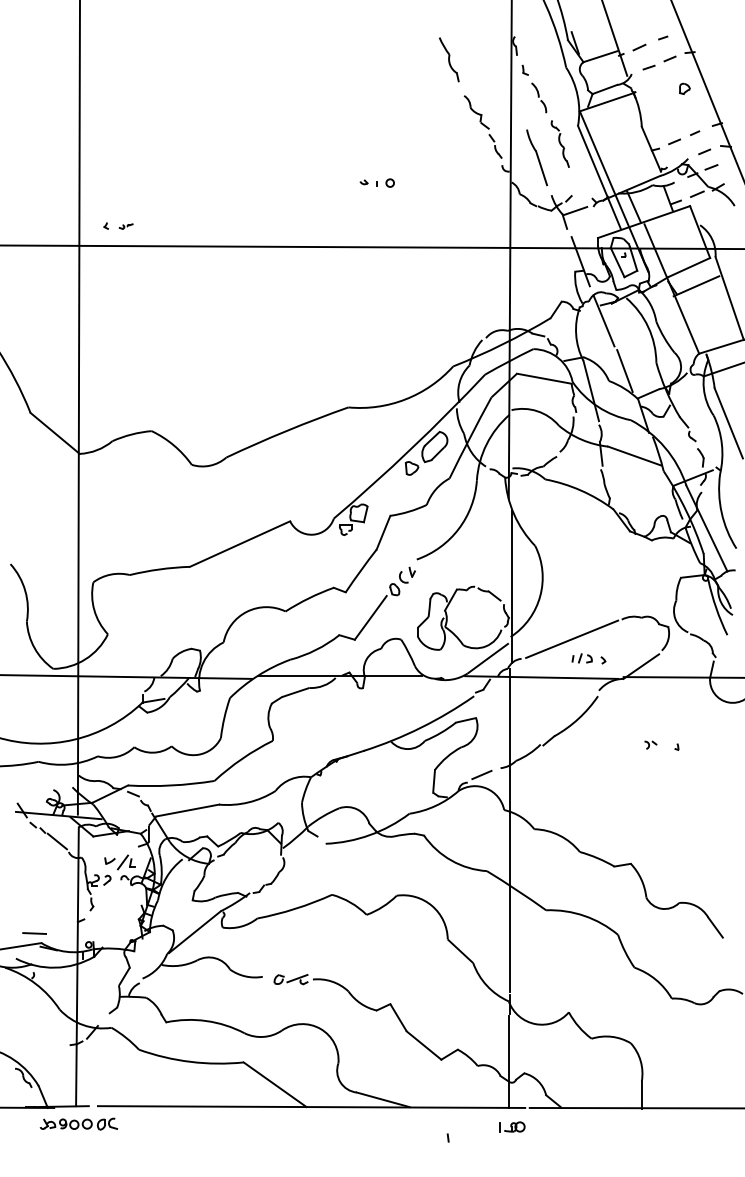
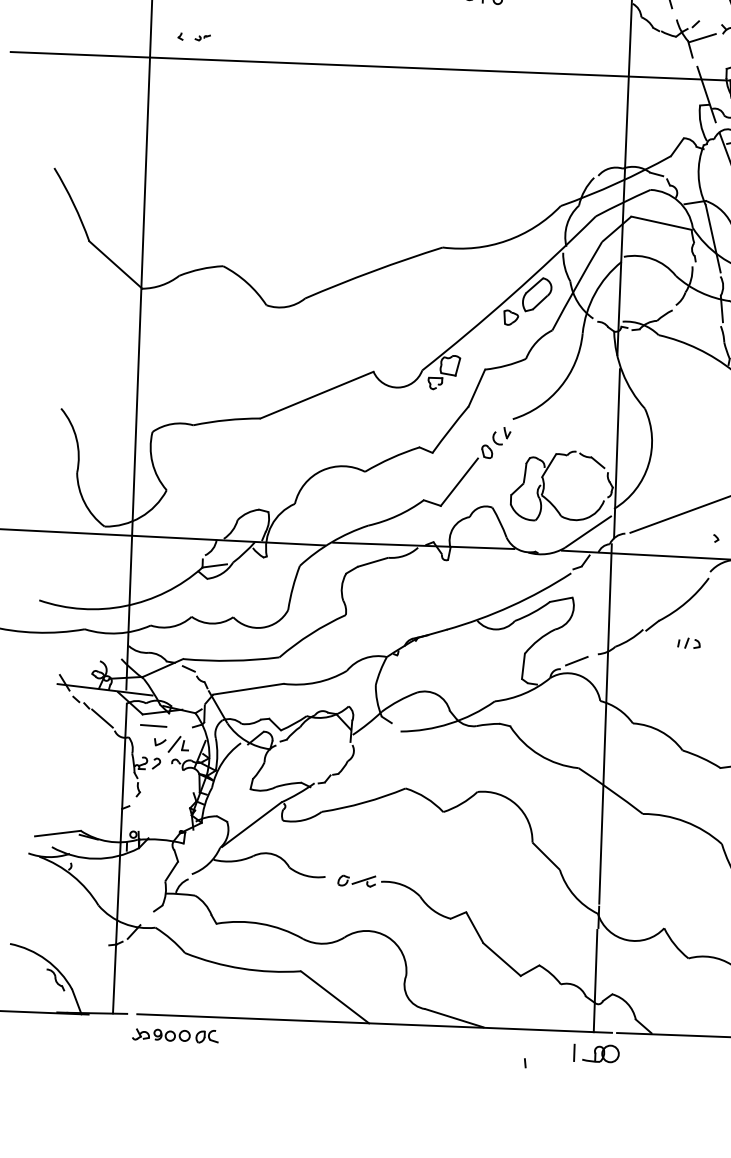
part: (581, 658) -> (688, 643), moved
line: (34, 933) -> (153, 725), moved
part: (78, 1123) -> (175, 1034), moved
part: (512, 1126) -> (597, 1052), size x1.6

